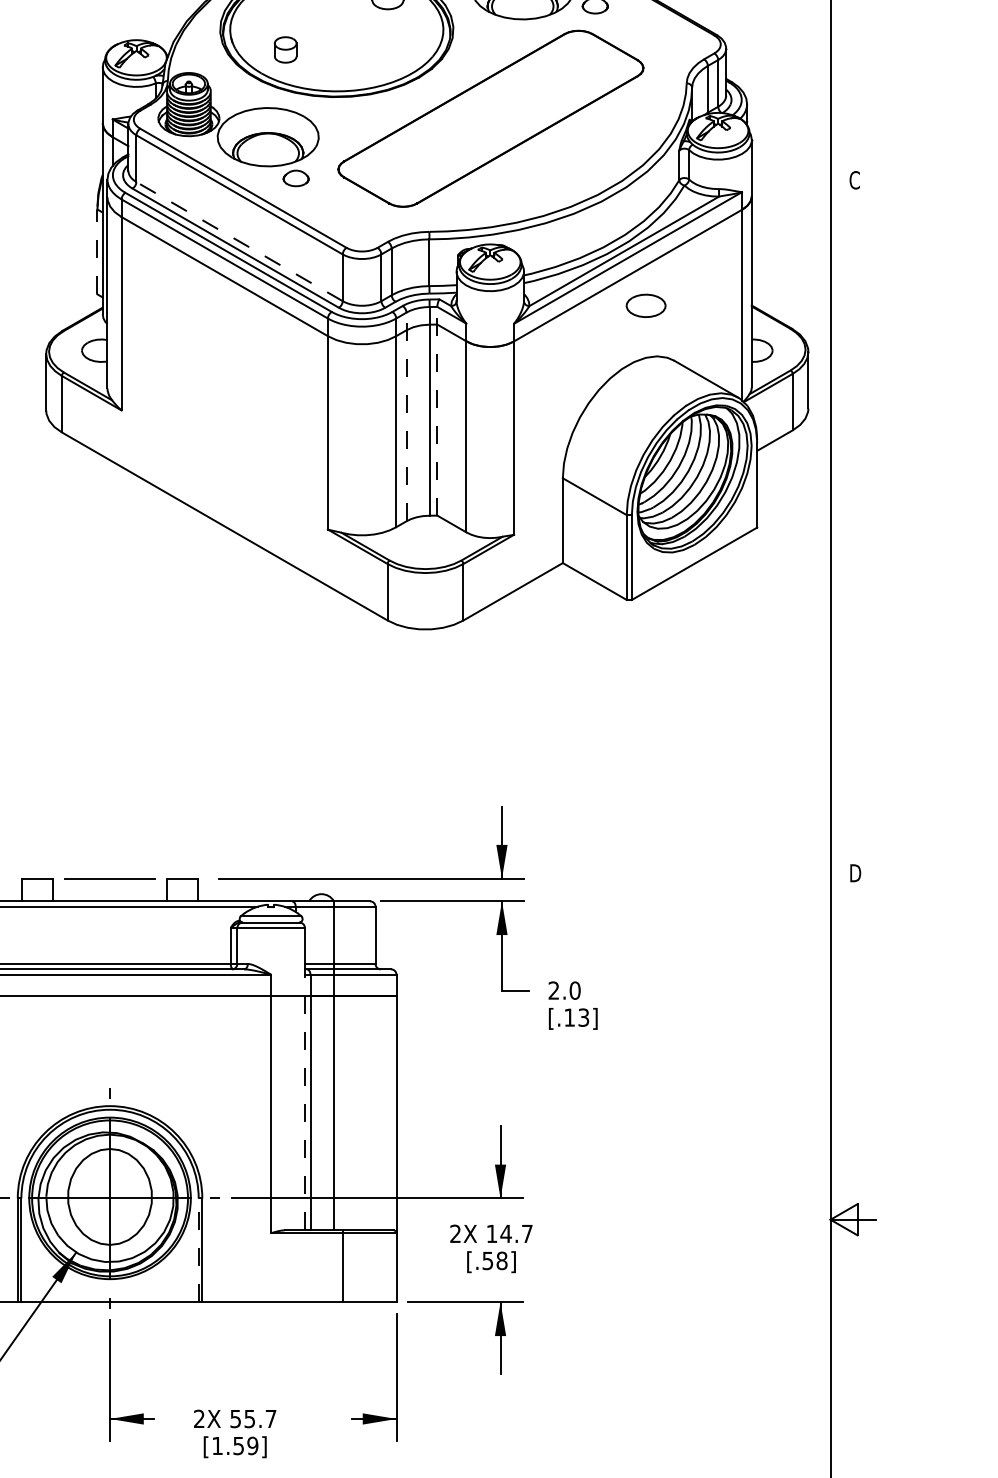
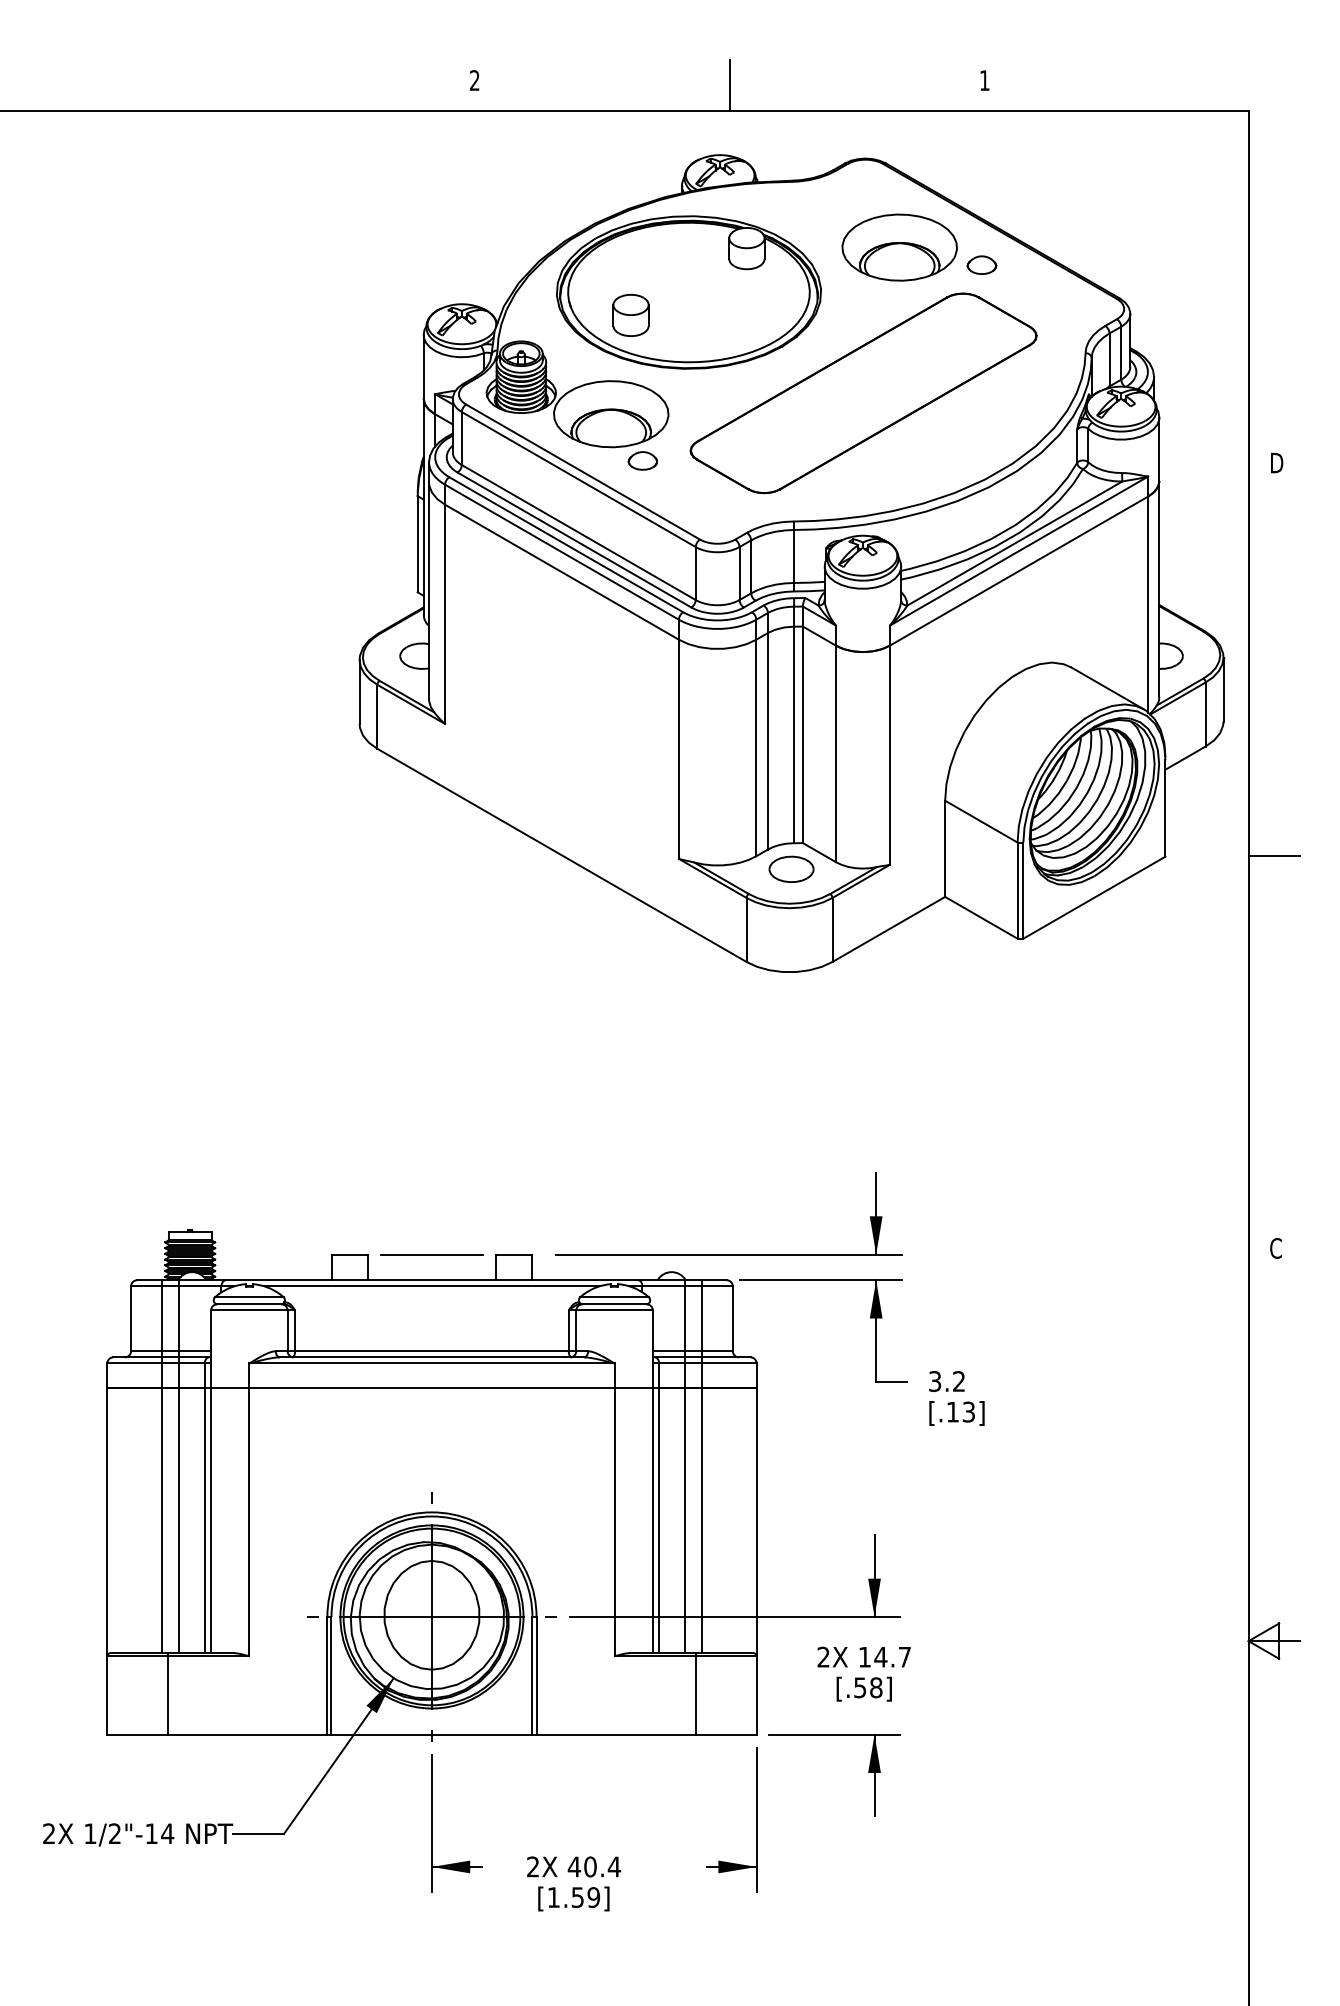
part: (285, 49) -> (630, 314), size x1.43
text: (855, 179) -> (1276, 462), C -> D
line: (239, 241) -> (578, 532), dashed -> solid
line: (97, 251) -> (417, 543), dashed -> solid
part: (646, 305) -> (791, 868), moved
line: (436, 410) -> (802, 724), dashed -> solid
line: (406, 416) -> (767, 730), dashed -> solid
line: (852, 526) -> (1273, 855), added
text: (855, 873) -> (1276, 1248), D -> C
text: (564, 990) -> (947, 1381), 2.0 -> 3.2
line: (347, 1065) -> (701, 1466), added
line: (304, 1102) -> (652, 1508), dashed -> solid
line: (198, 1250) -> (532, 1675), dashed -> solid
text: (253, 1418) -> (594, 1866), 55.7 -> 40.4

